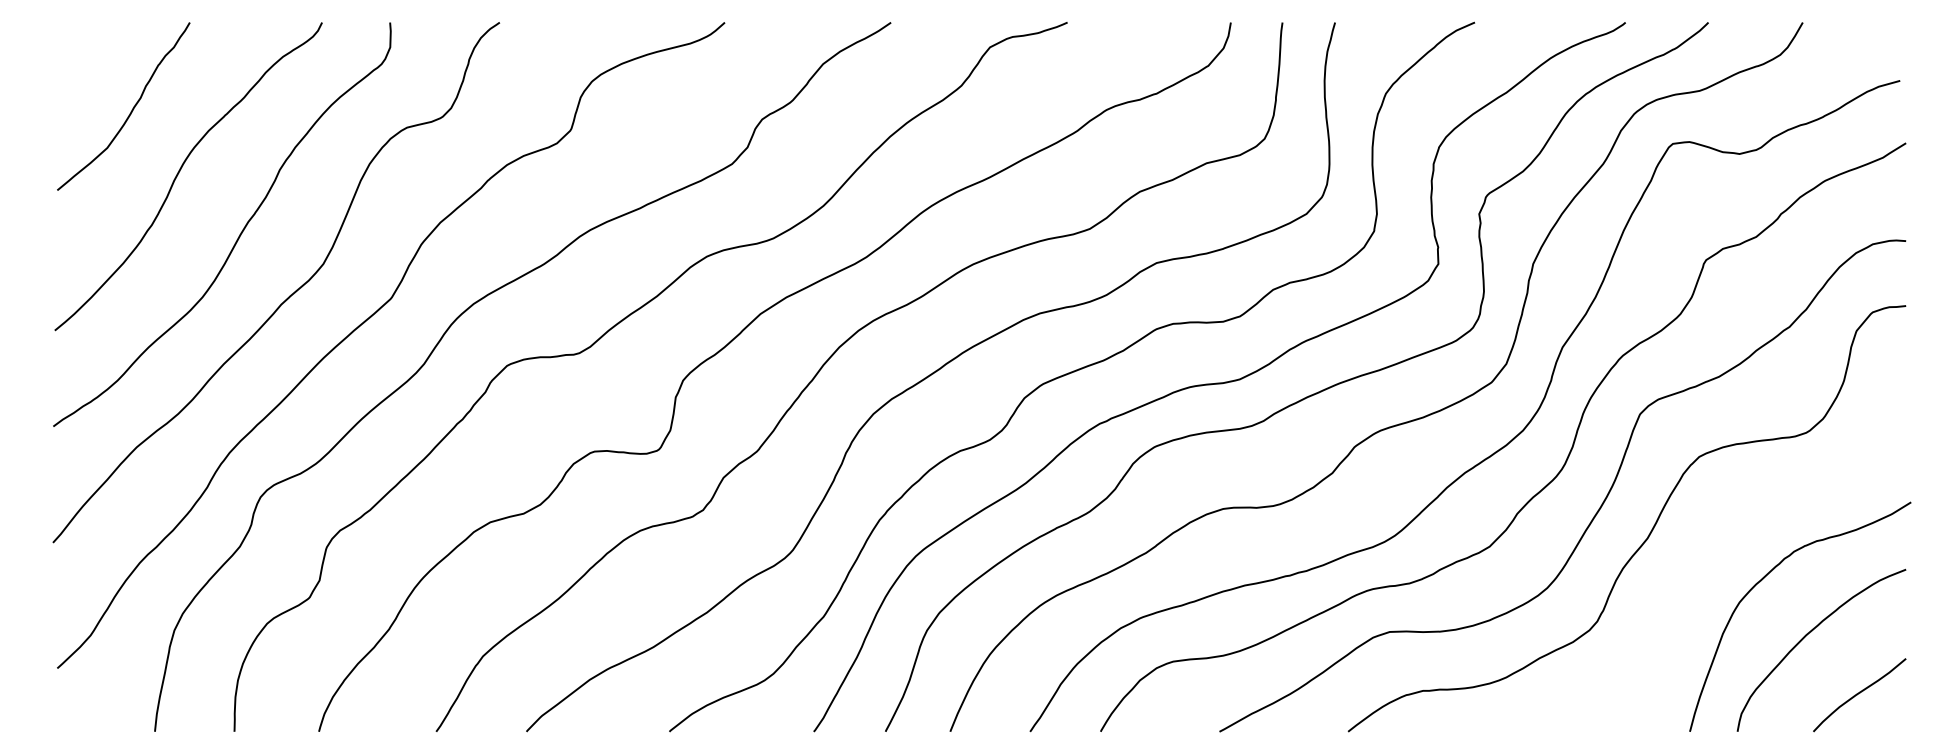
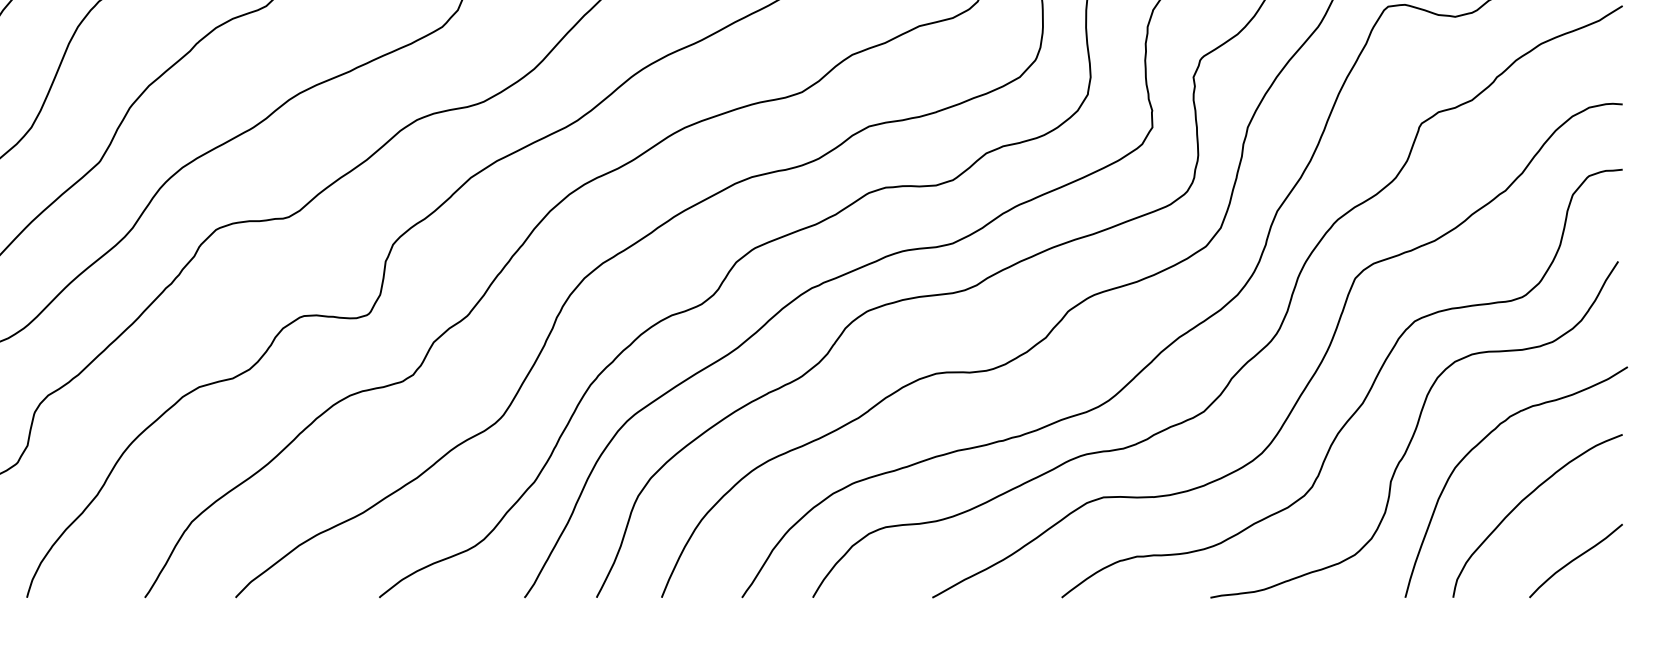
curve: (1699, 564) -> (1414, 429), added

